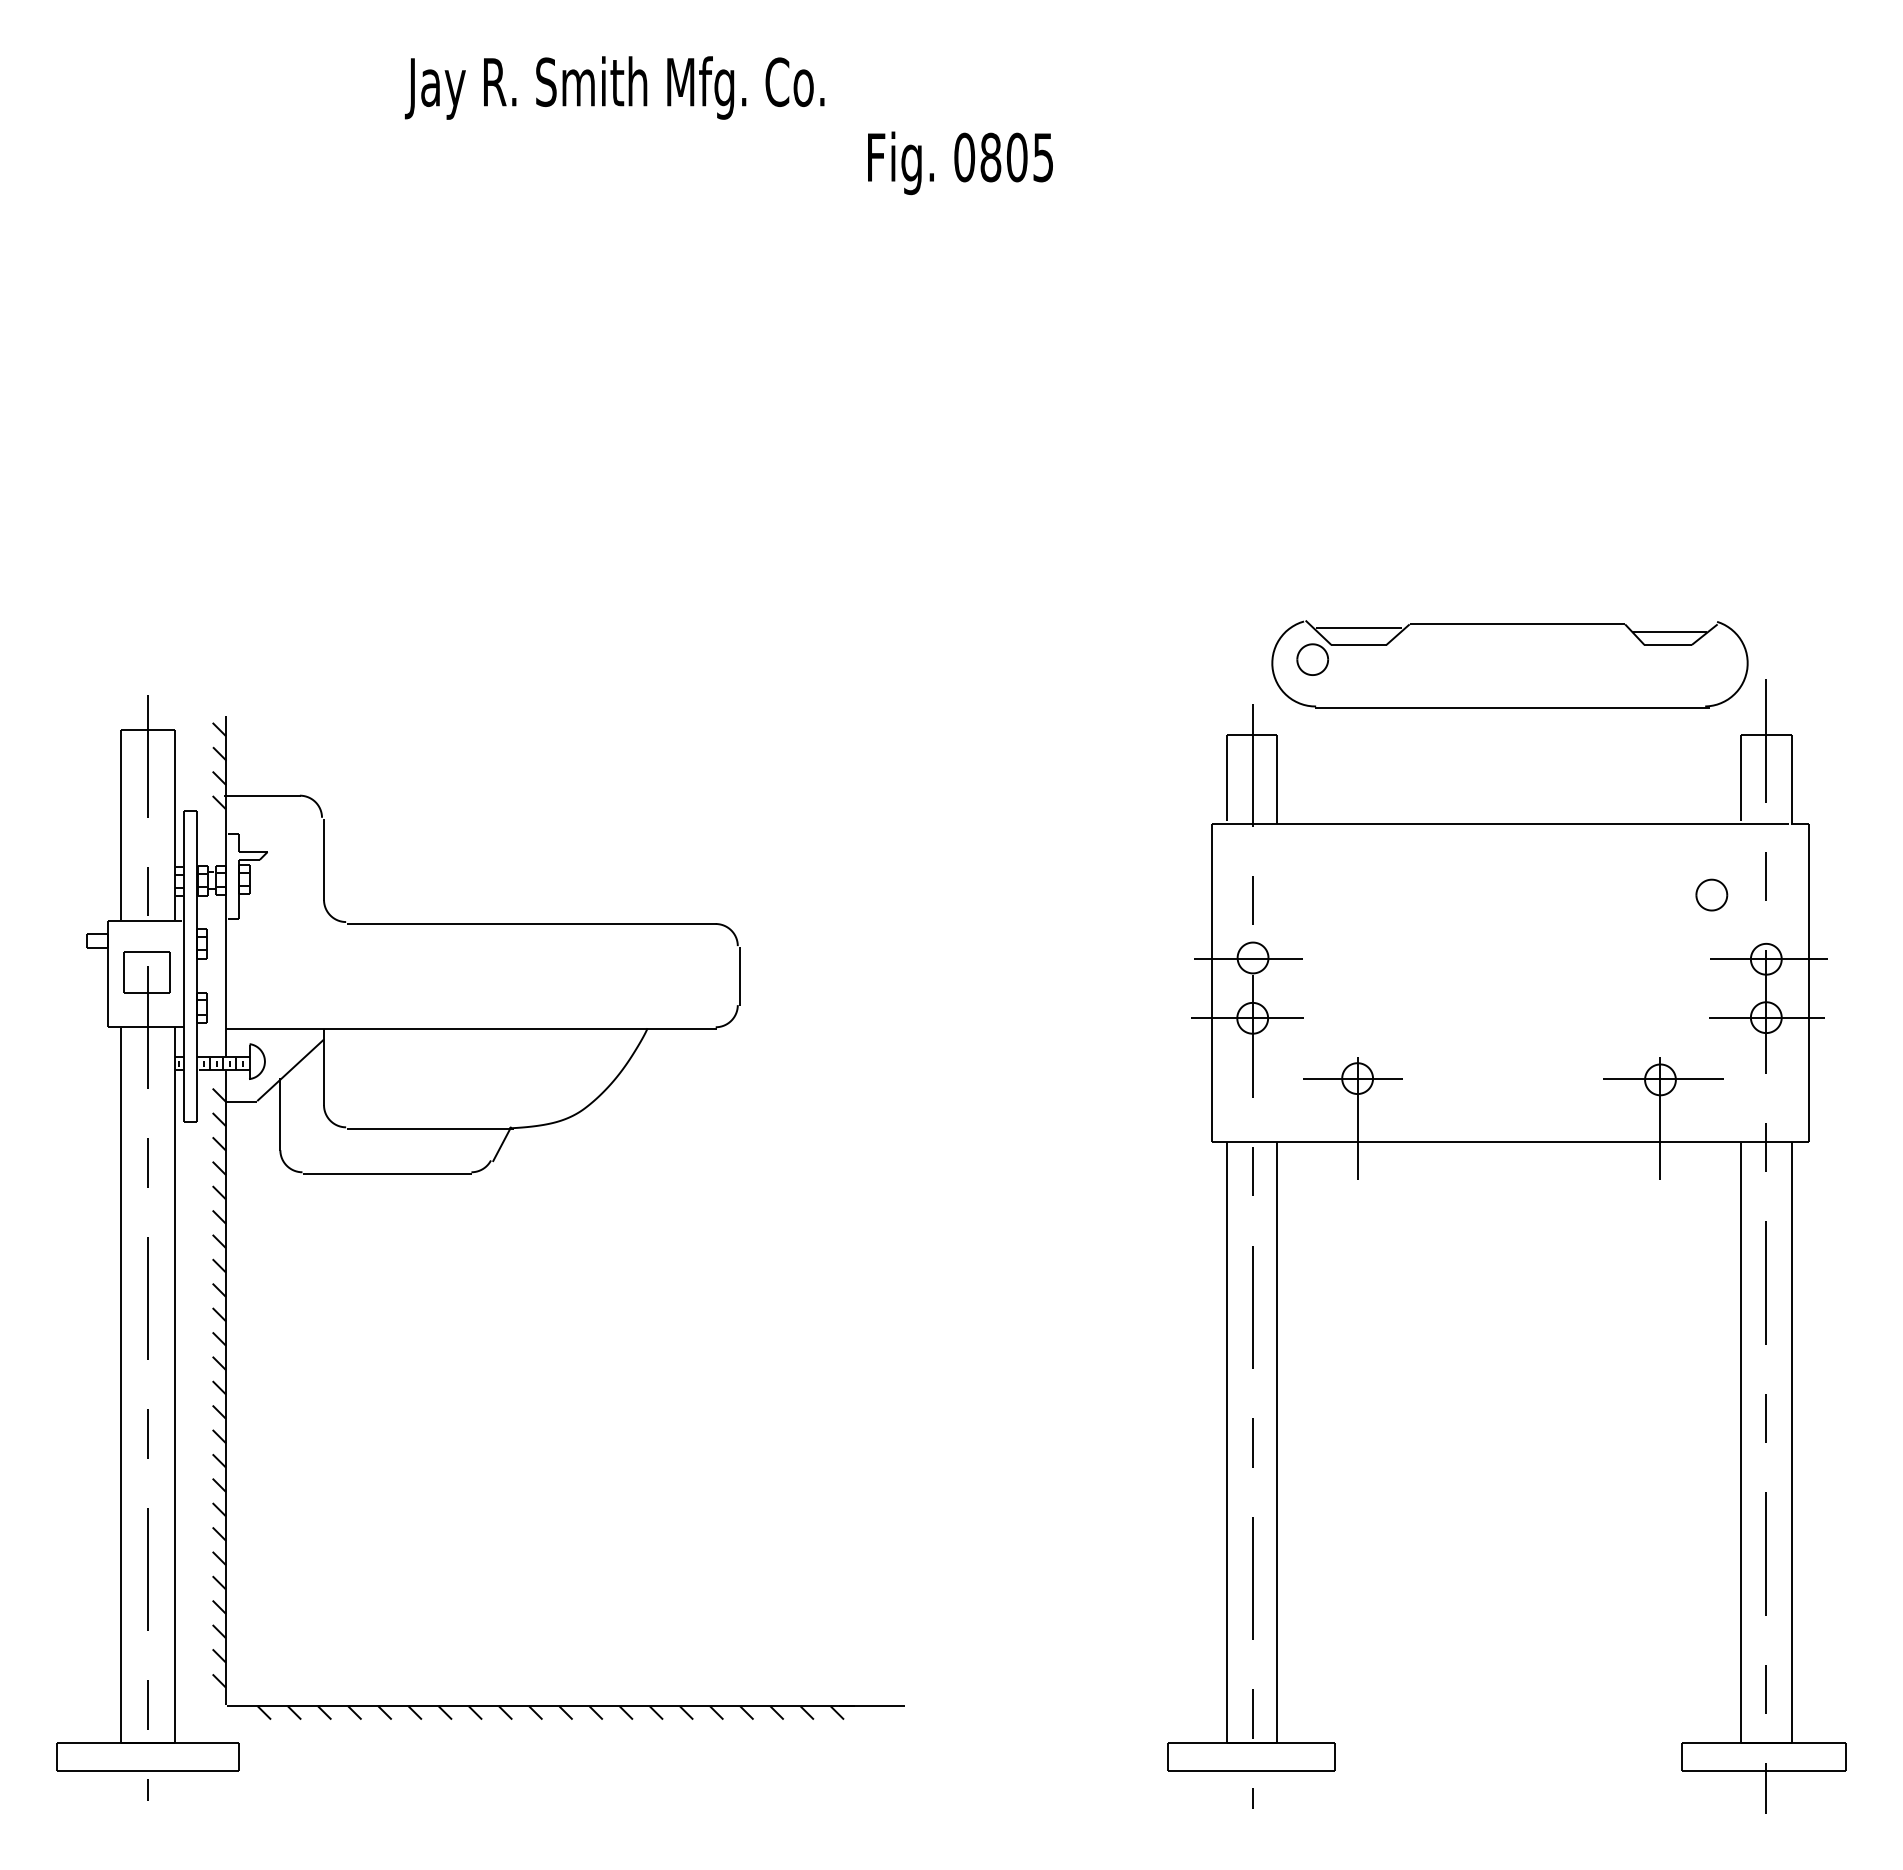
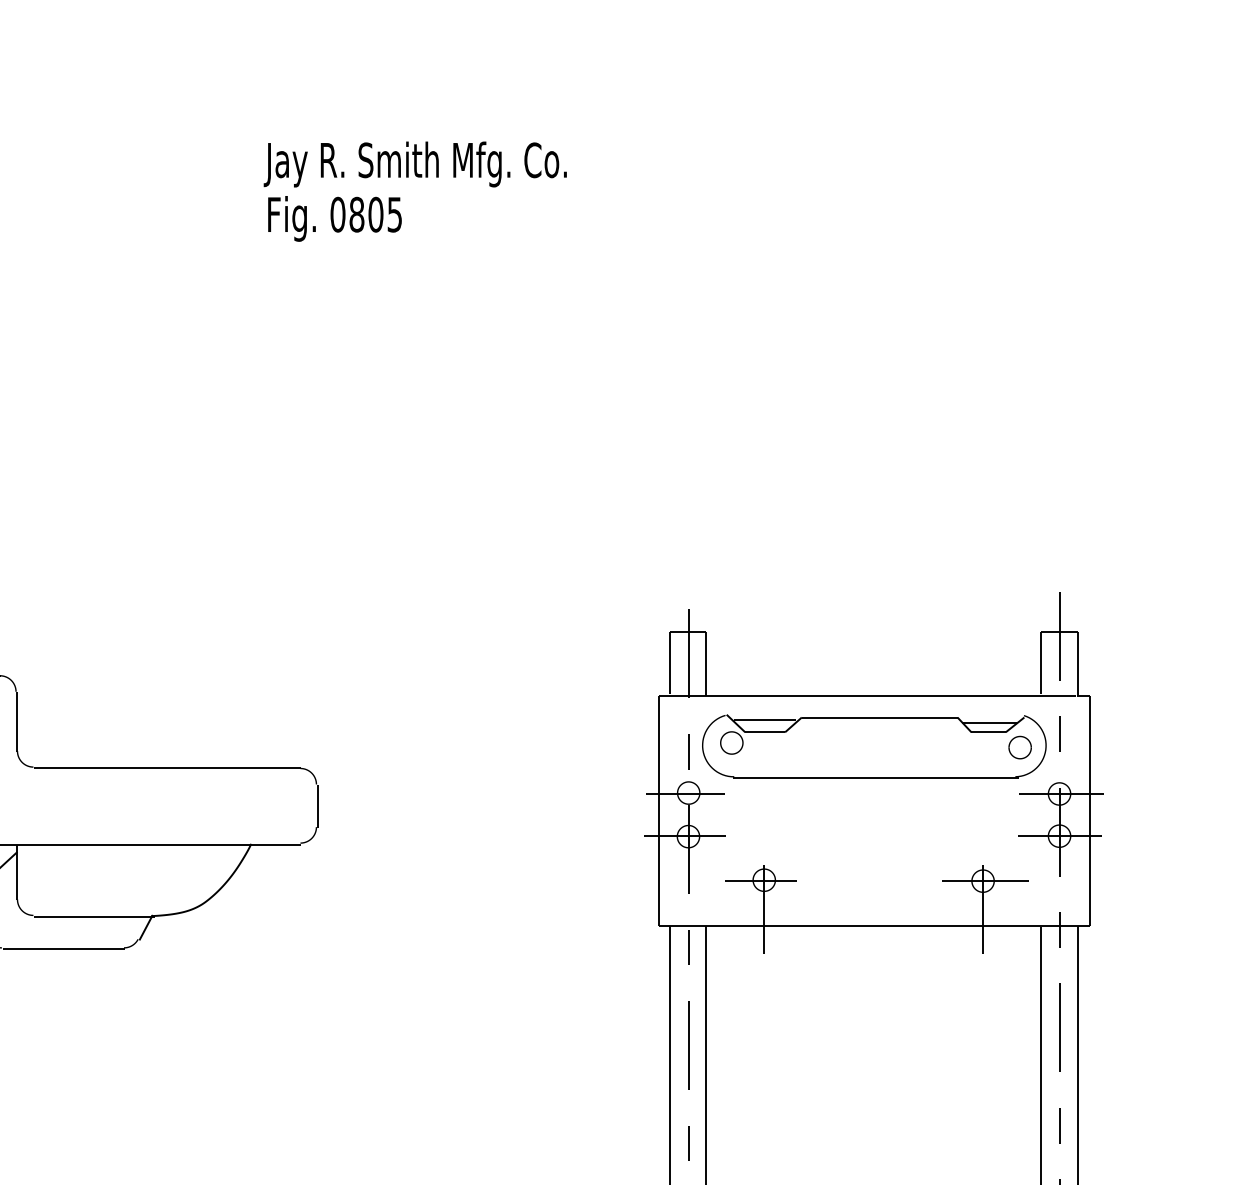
text: (614, 87) -> (415, 164), moved
text: (960, 163) -> (335, 219), moved
part: (1509, 664) -> (873, 746), moved

